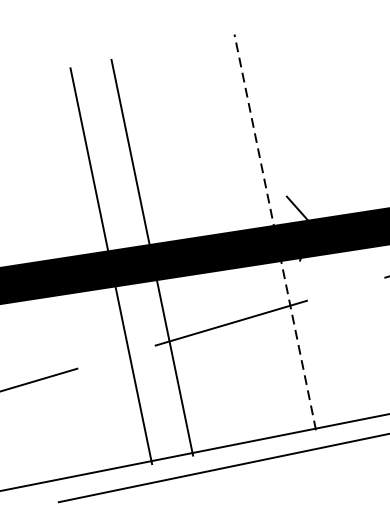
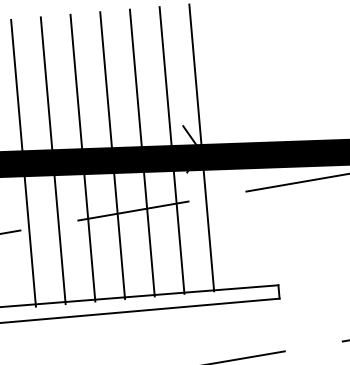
line: (315, 223) -> (201, 147), added
line: (275, 232) -> (172, 150), dashed -> solid
line: (233, 240) -> (141, 152), added
line: (193, 249) -> (112, 155), added
line: (70, 273) -> (23, 162), added

